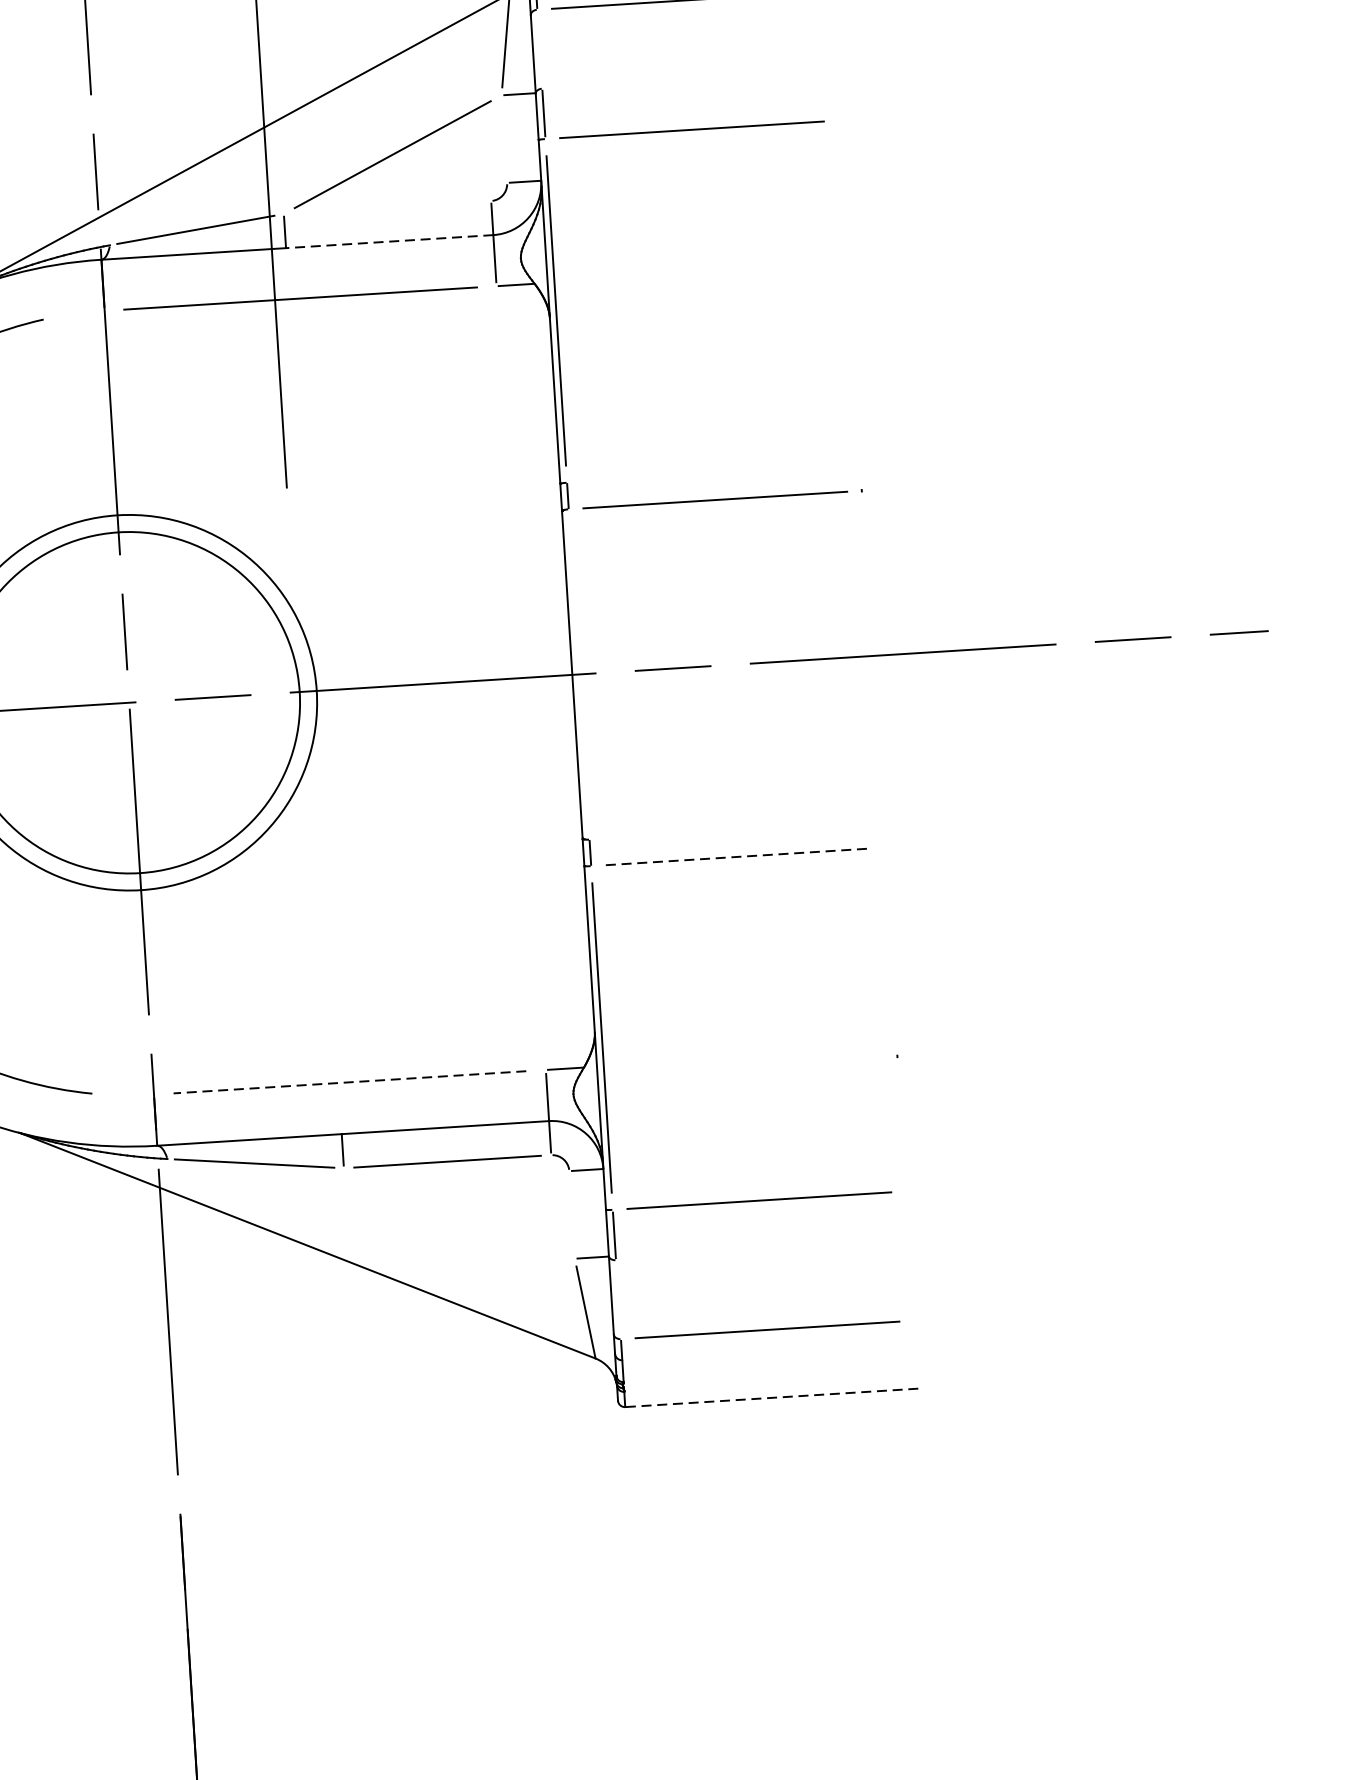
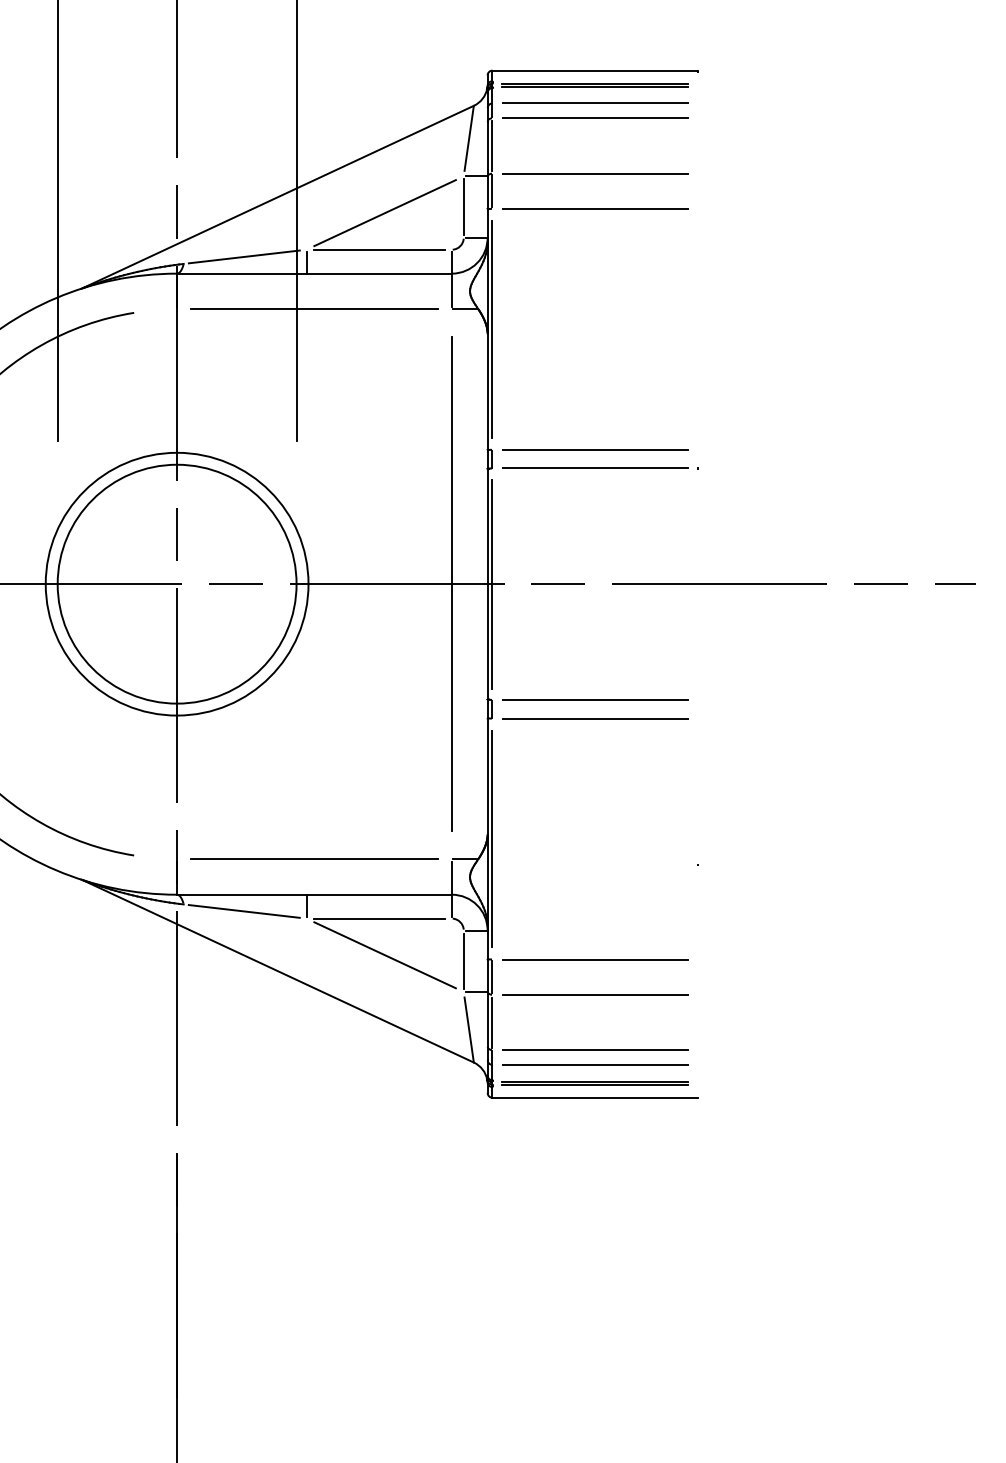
line: (539, 48) -> (492, 145), added
line: (687, 79) -> (594, 173), added
line: (503, 138) -> (463, 206), added
line: (386, 207) -> (378, 249), added
line: (390, 241) -> (379, 273), dashed -> solid
line: (714, 473) -> (595, 449), added
line: (579, 673) -> (492, 583), added
line: (520, 677) -> (451, 583), added
line: (735, 829) -> (594, 699), added
line: (738, 856) -> (595, 718), dashed -> solid
line: (349, 1081) -> (314, 858), dashed -> solid
line: (458, 1213) -> (384, 955), added
line: (571, 1213) -> (463, 960), added
line: (761, 1250) -> (594, 994), added
line: (618, 1299) -> (492, 1022), added
line: (769, 1350) -> (595, 1064), added
line: (769, 1376) -> (594, 1082), added
line: (772, 1397) -> (595, 1097), dashed -> solid

